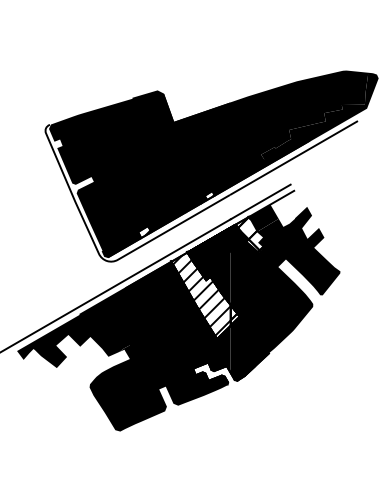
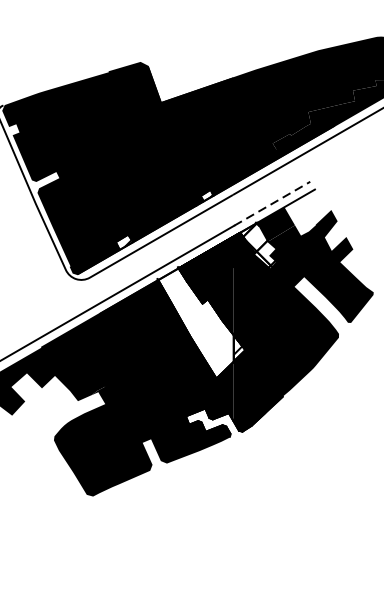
line: (261, 201) -> (273, 203), solid -> dashed
hatch: (205, 295) -> (201, 323), removed

